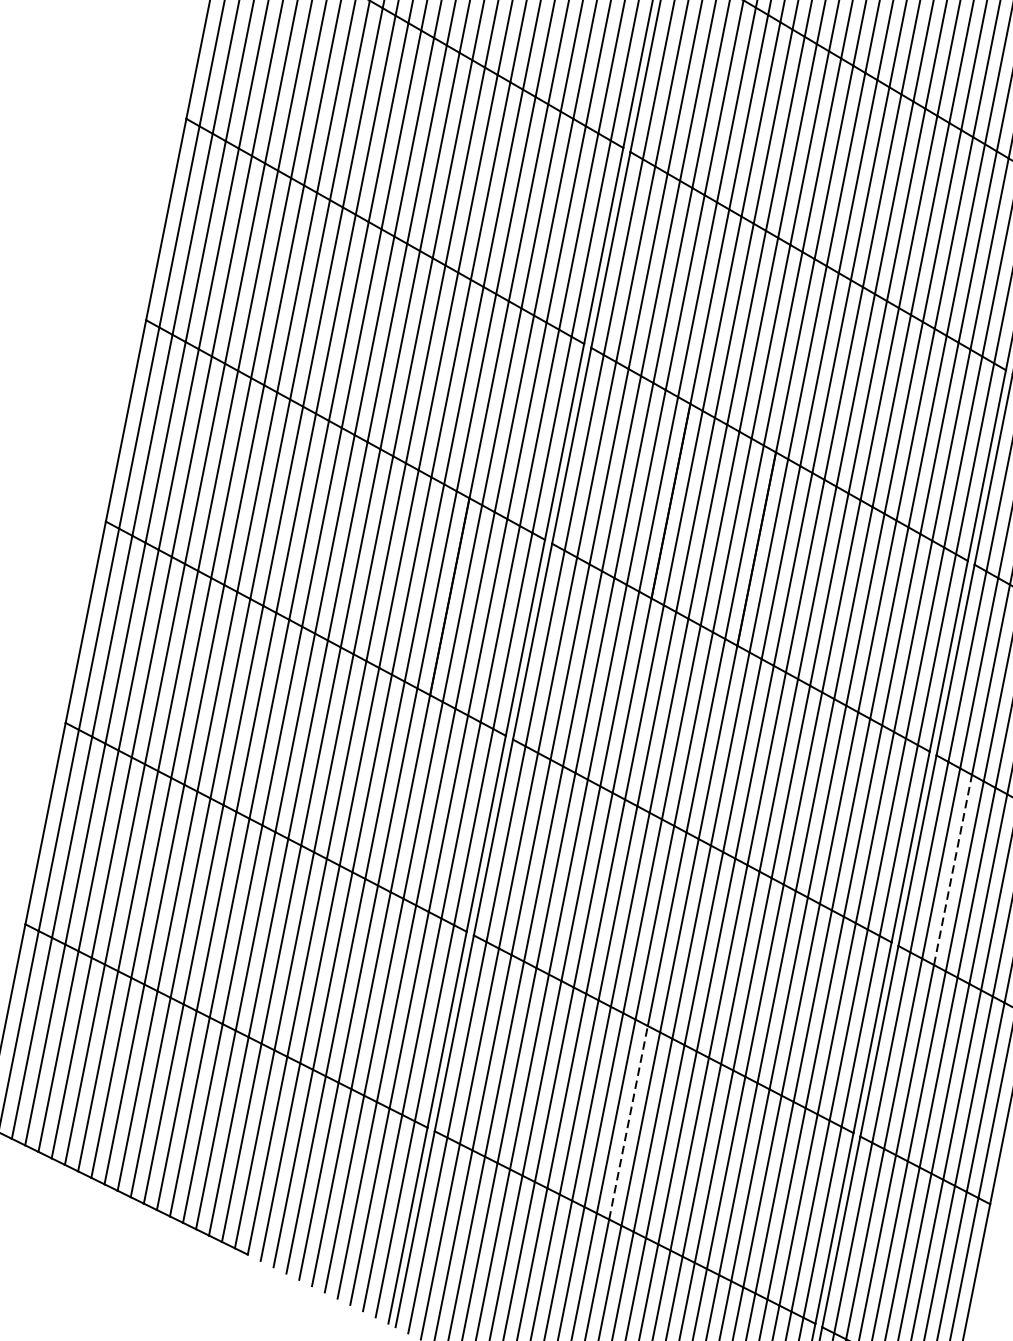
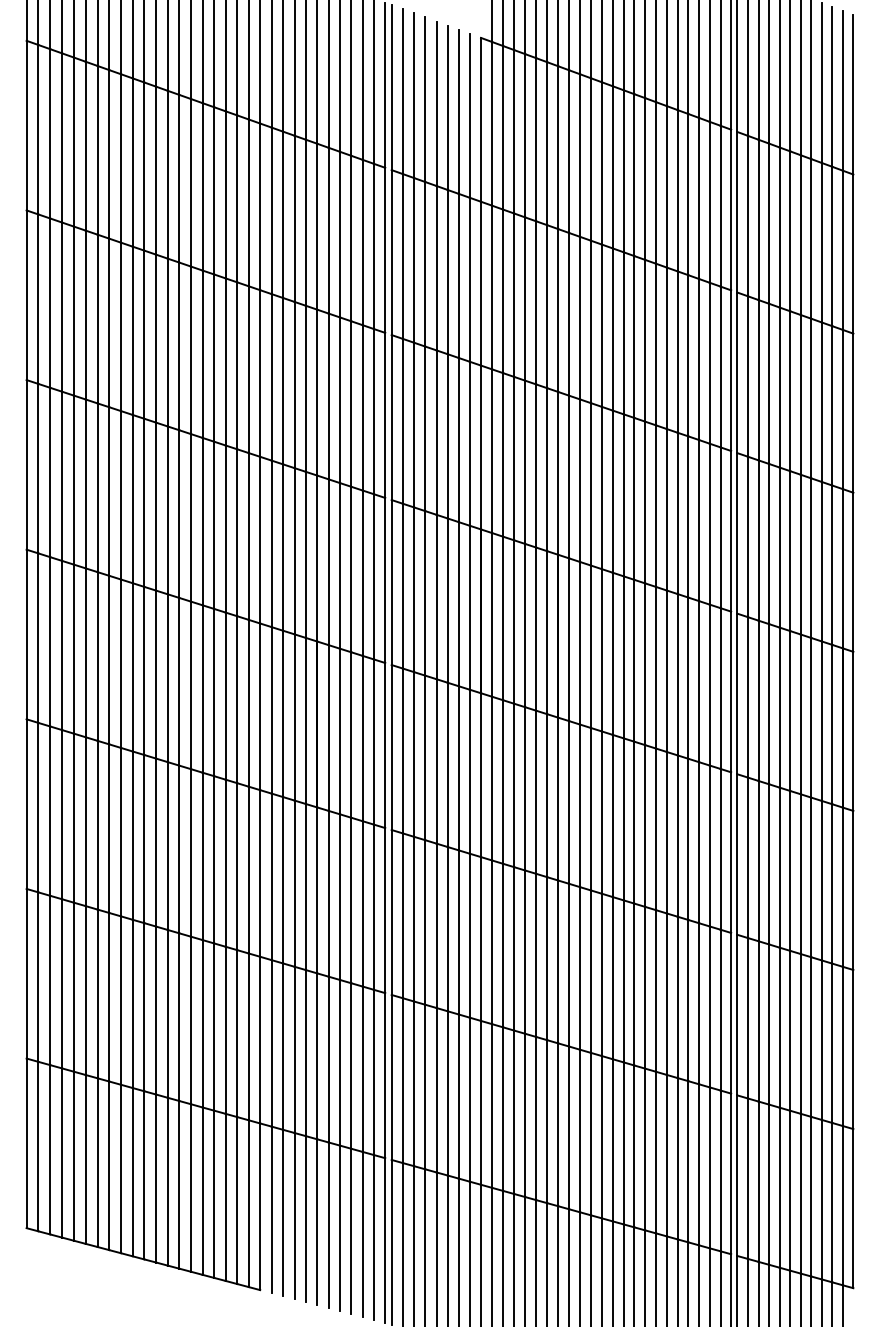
line: (953, 868) -> (769, 863), dashed -> solid
line: (628, 1122) -> (547, 1121), dashed -> solid

